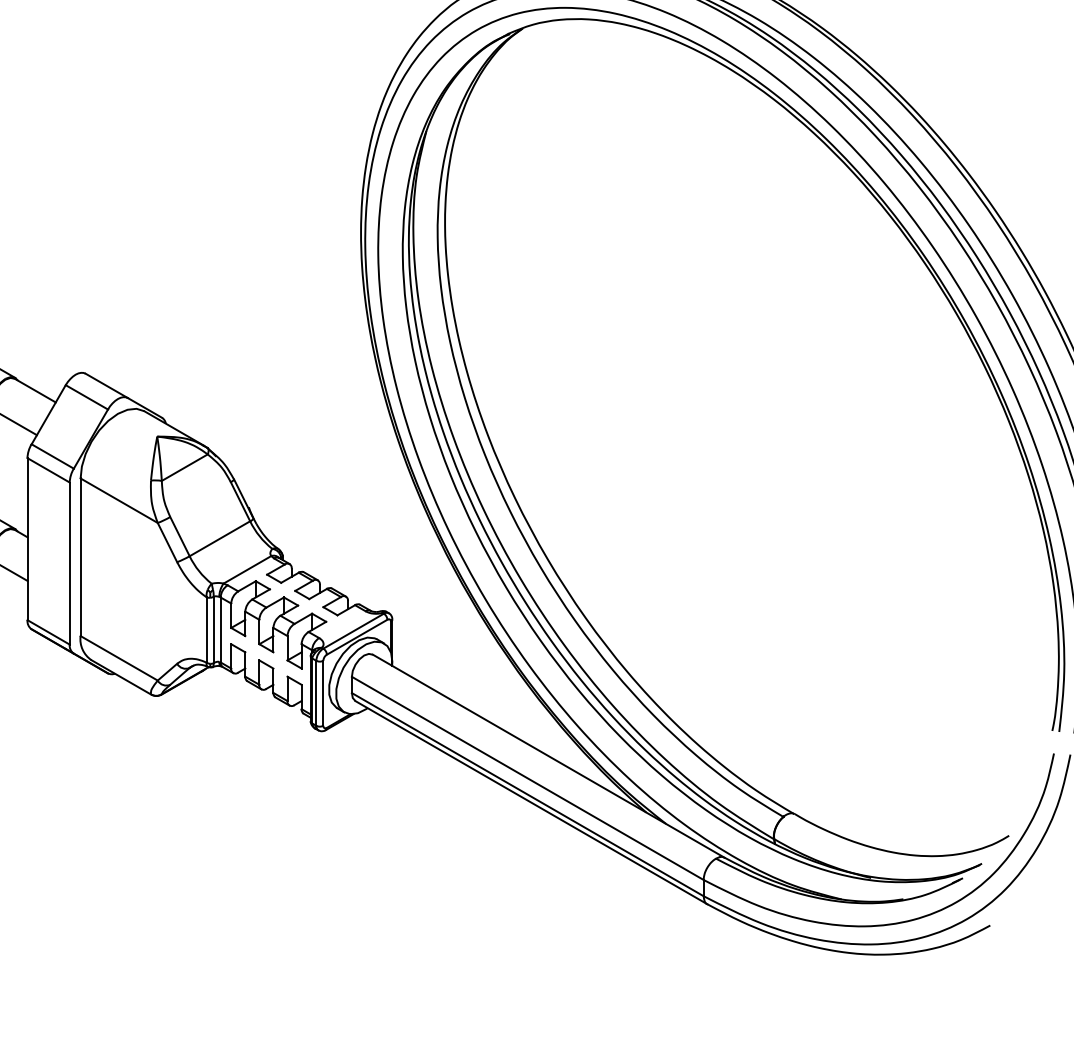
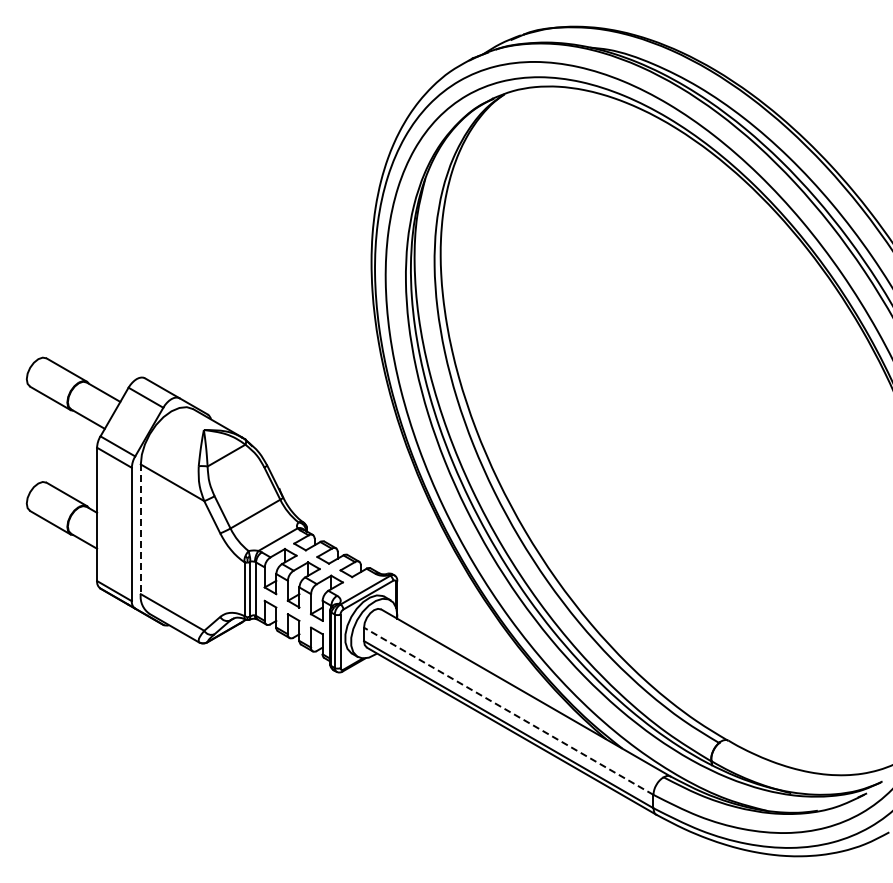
line: (80, 557) -> (140, 529), solid -> dashed
line: (527, 778) -> (508, 711), solid -> dashed

